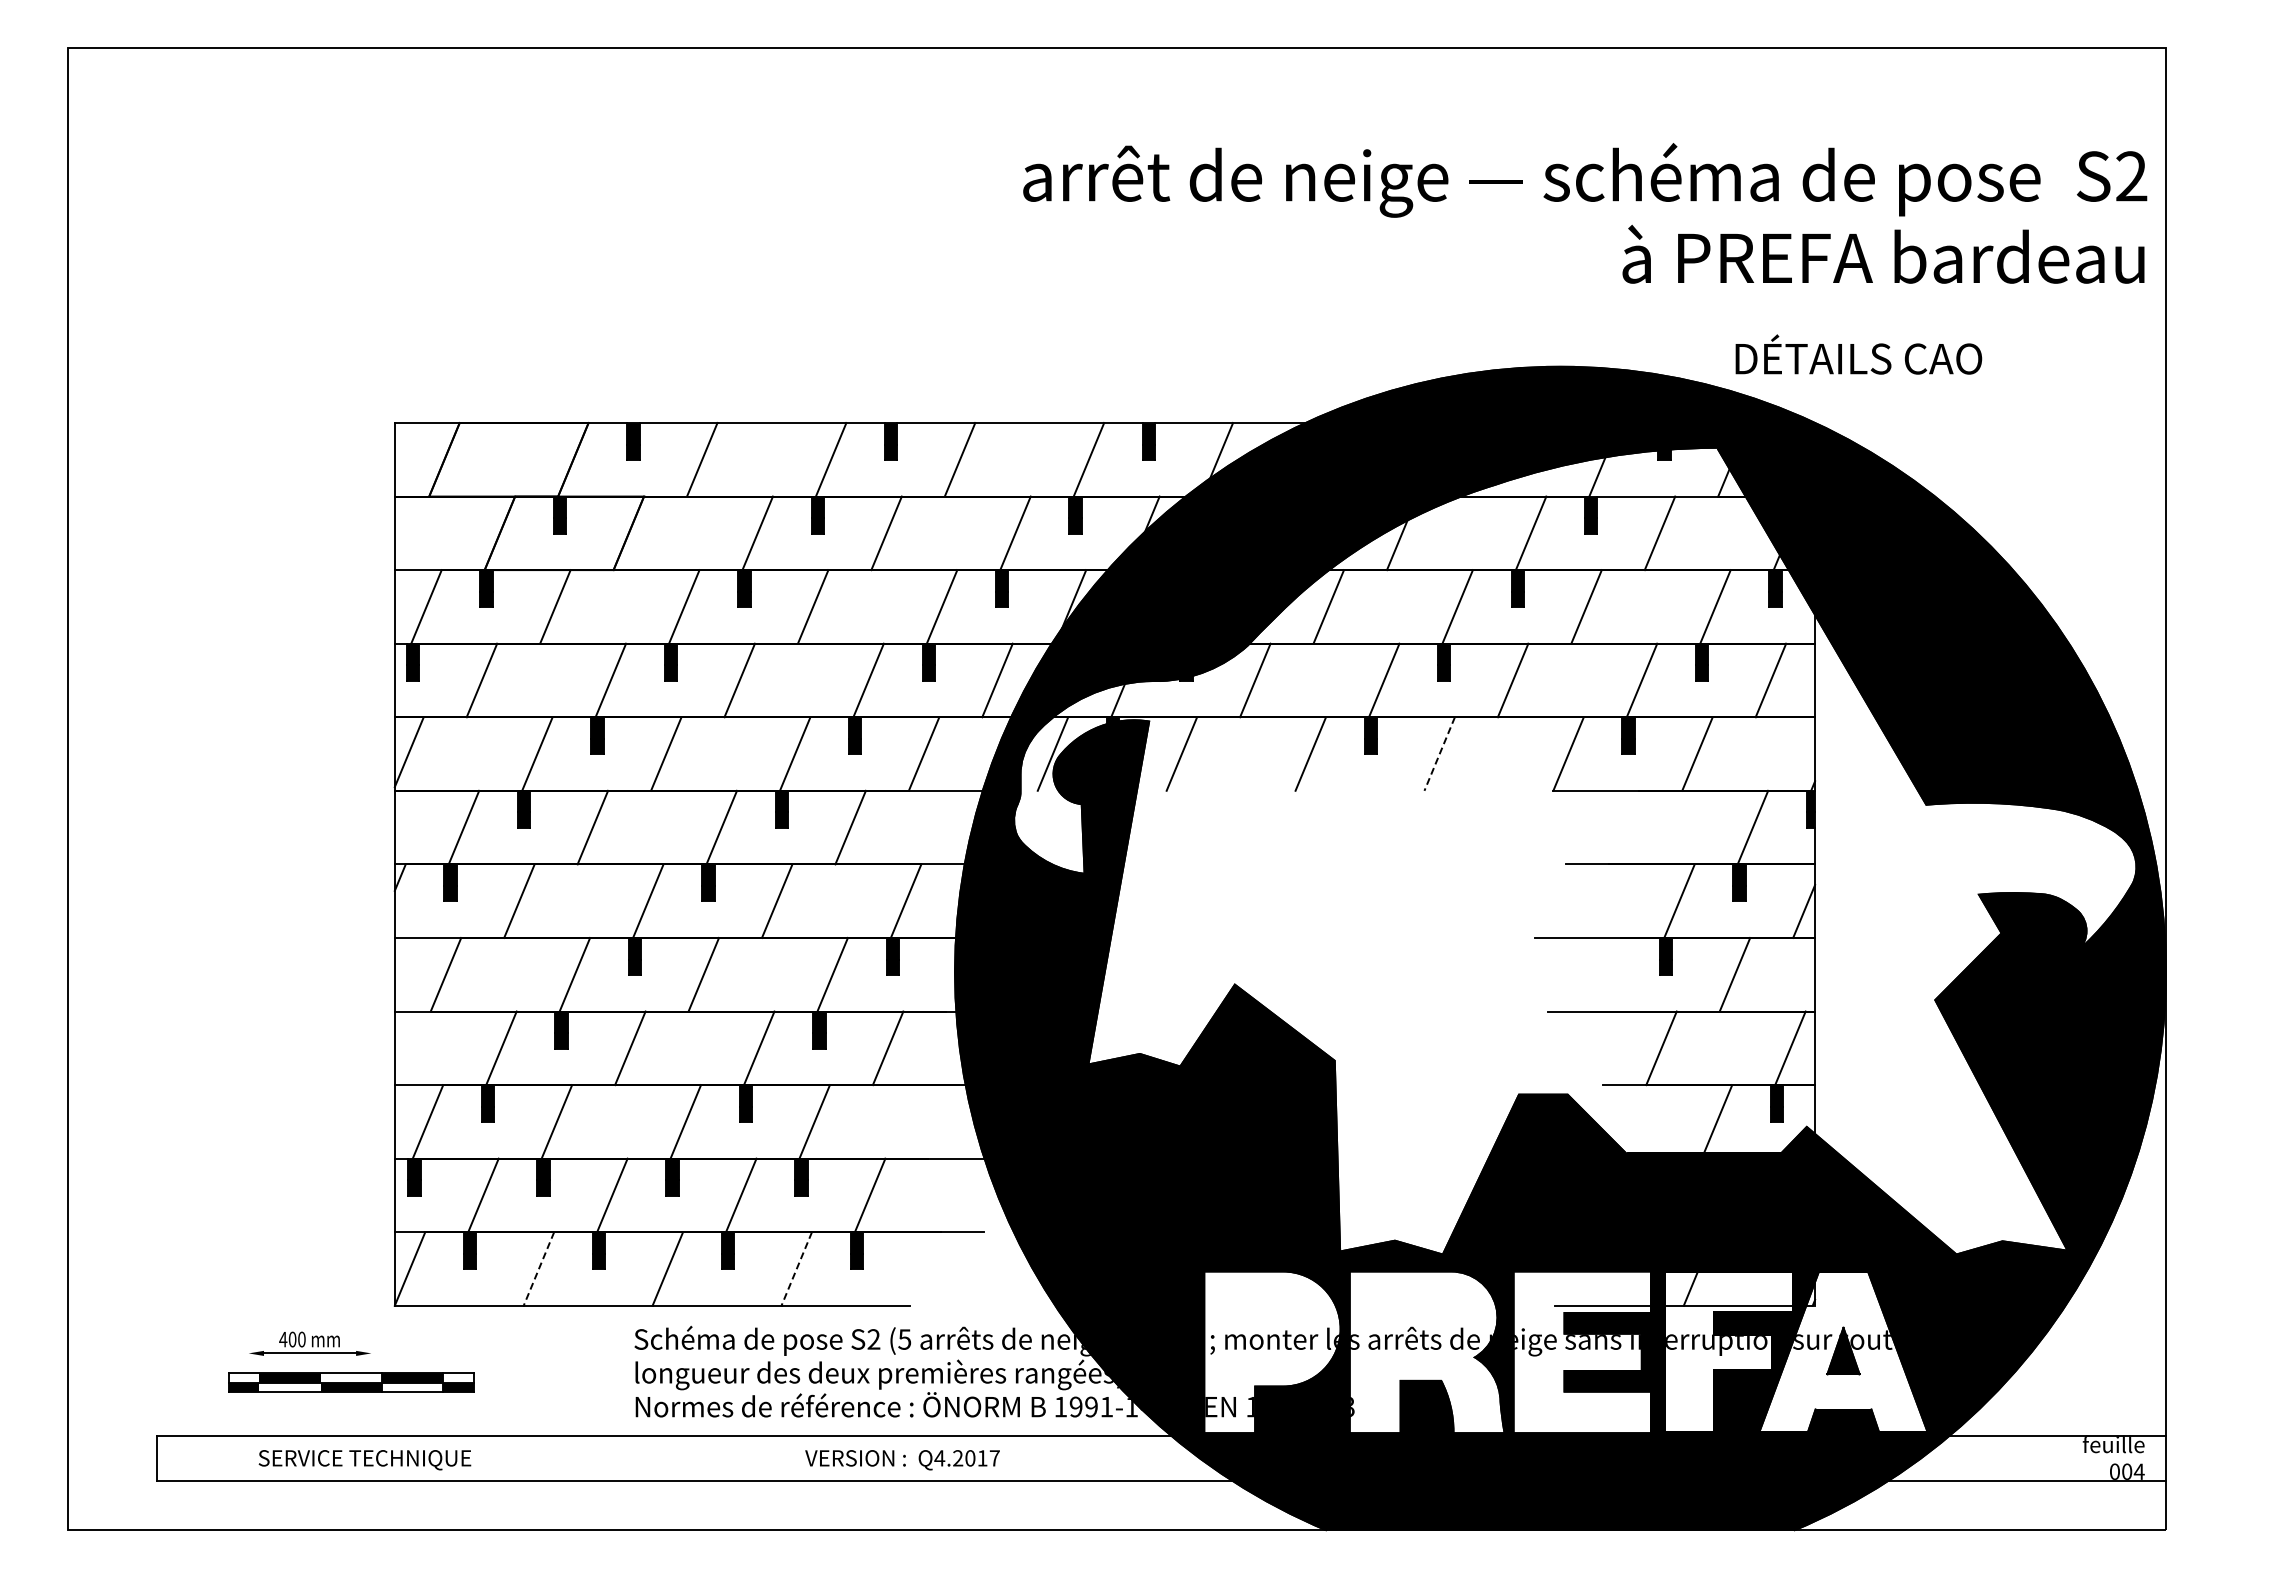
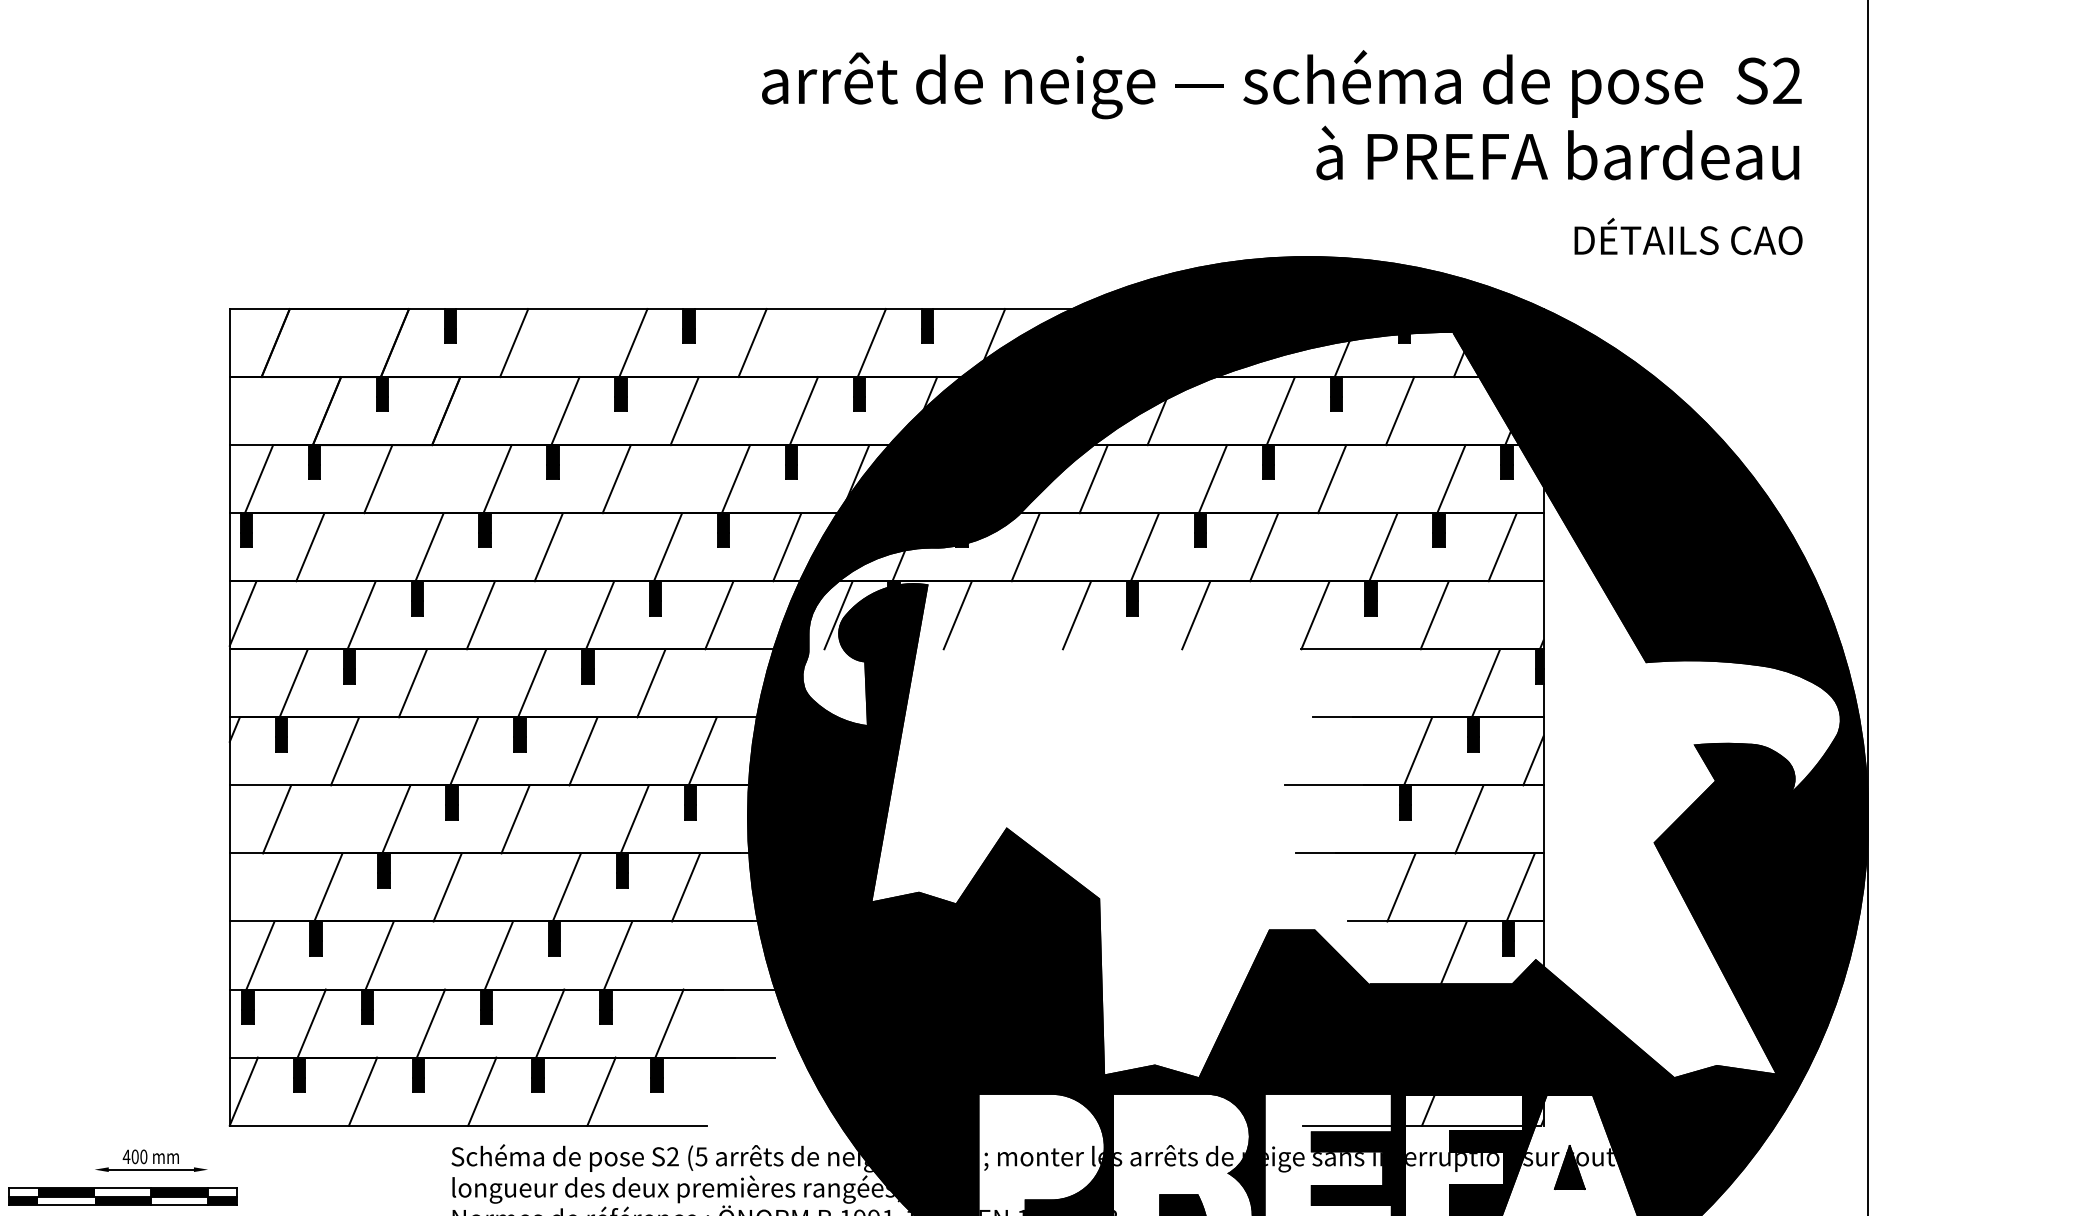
text: (1585, 213) -> (1282, 115), moved
text: (1858, 354) -> (1688, 236), moved
line: (1439, 754) -> (1196, 615), dashed -> solid
line: (538, 1269) -> (362, 1092), dashed -> solid
line: (796, 1269) -> (601, 1092), dashed -> solid
part: (351, 1382) -> (123, 1196), moved

